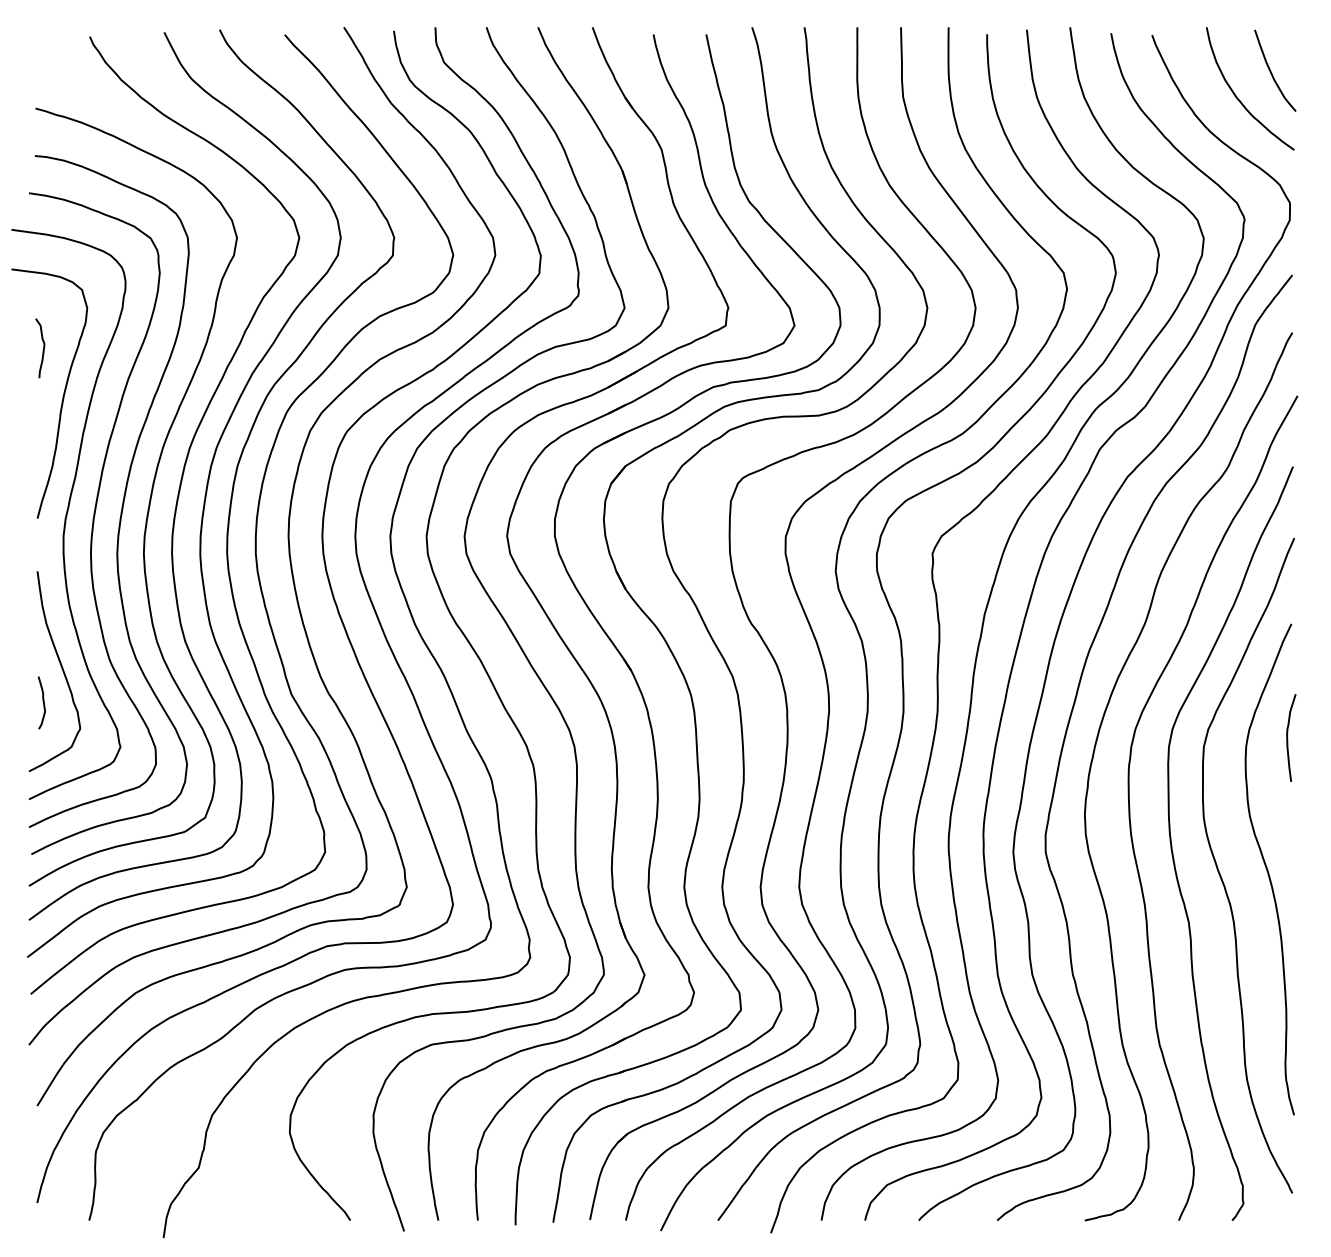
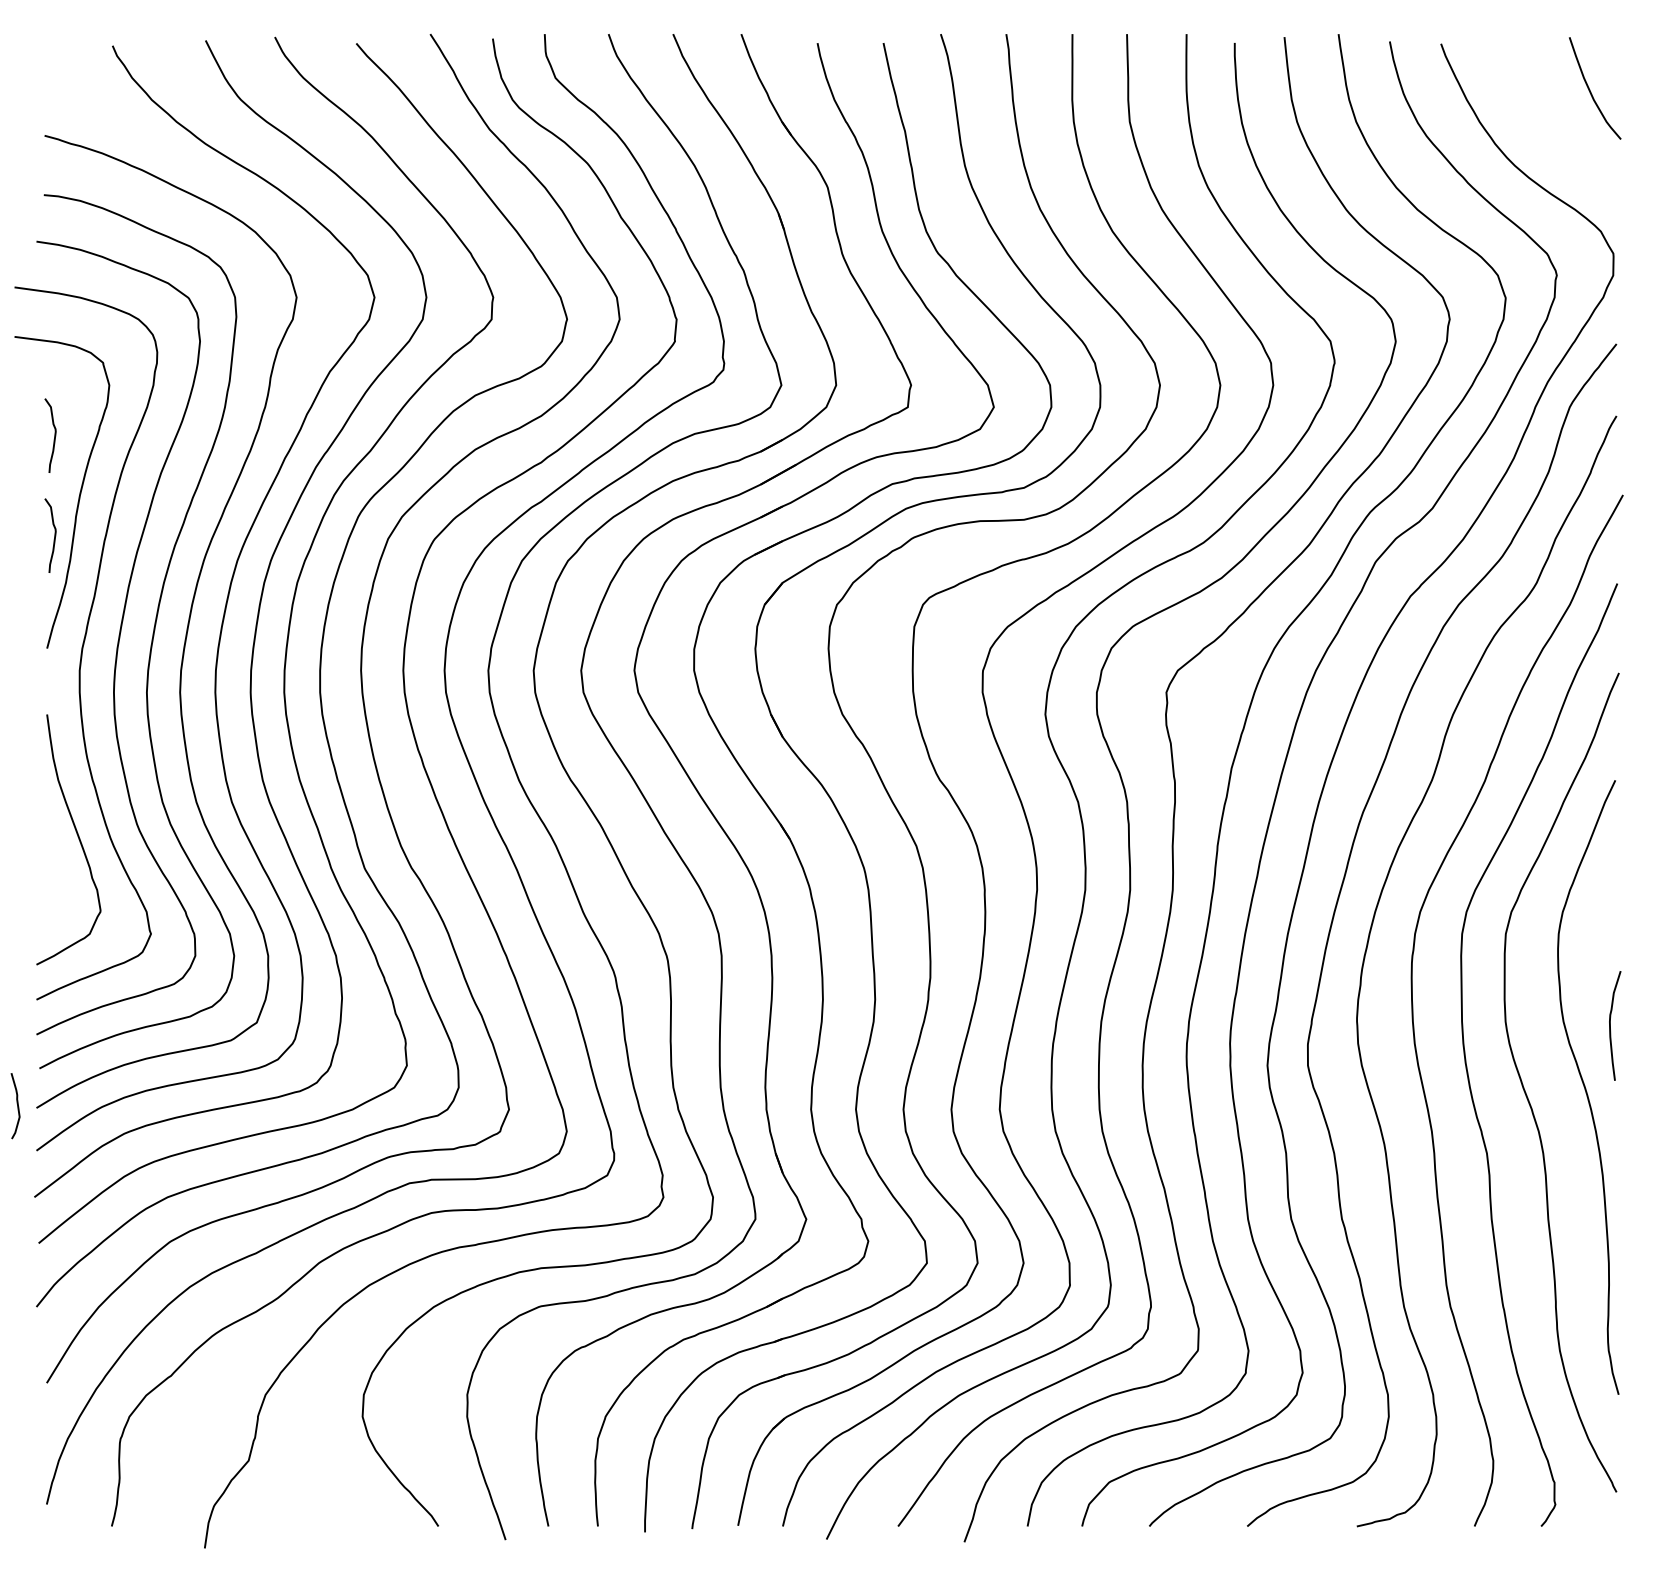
curve: (1239, 99) -> (1550, 124), removed
curve: (43, 428) -> (54, 535), added
curve: (43, 703) -> (17, 1106), moved
curve: (1287, 737) -> (1610, 1025), moved

